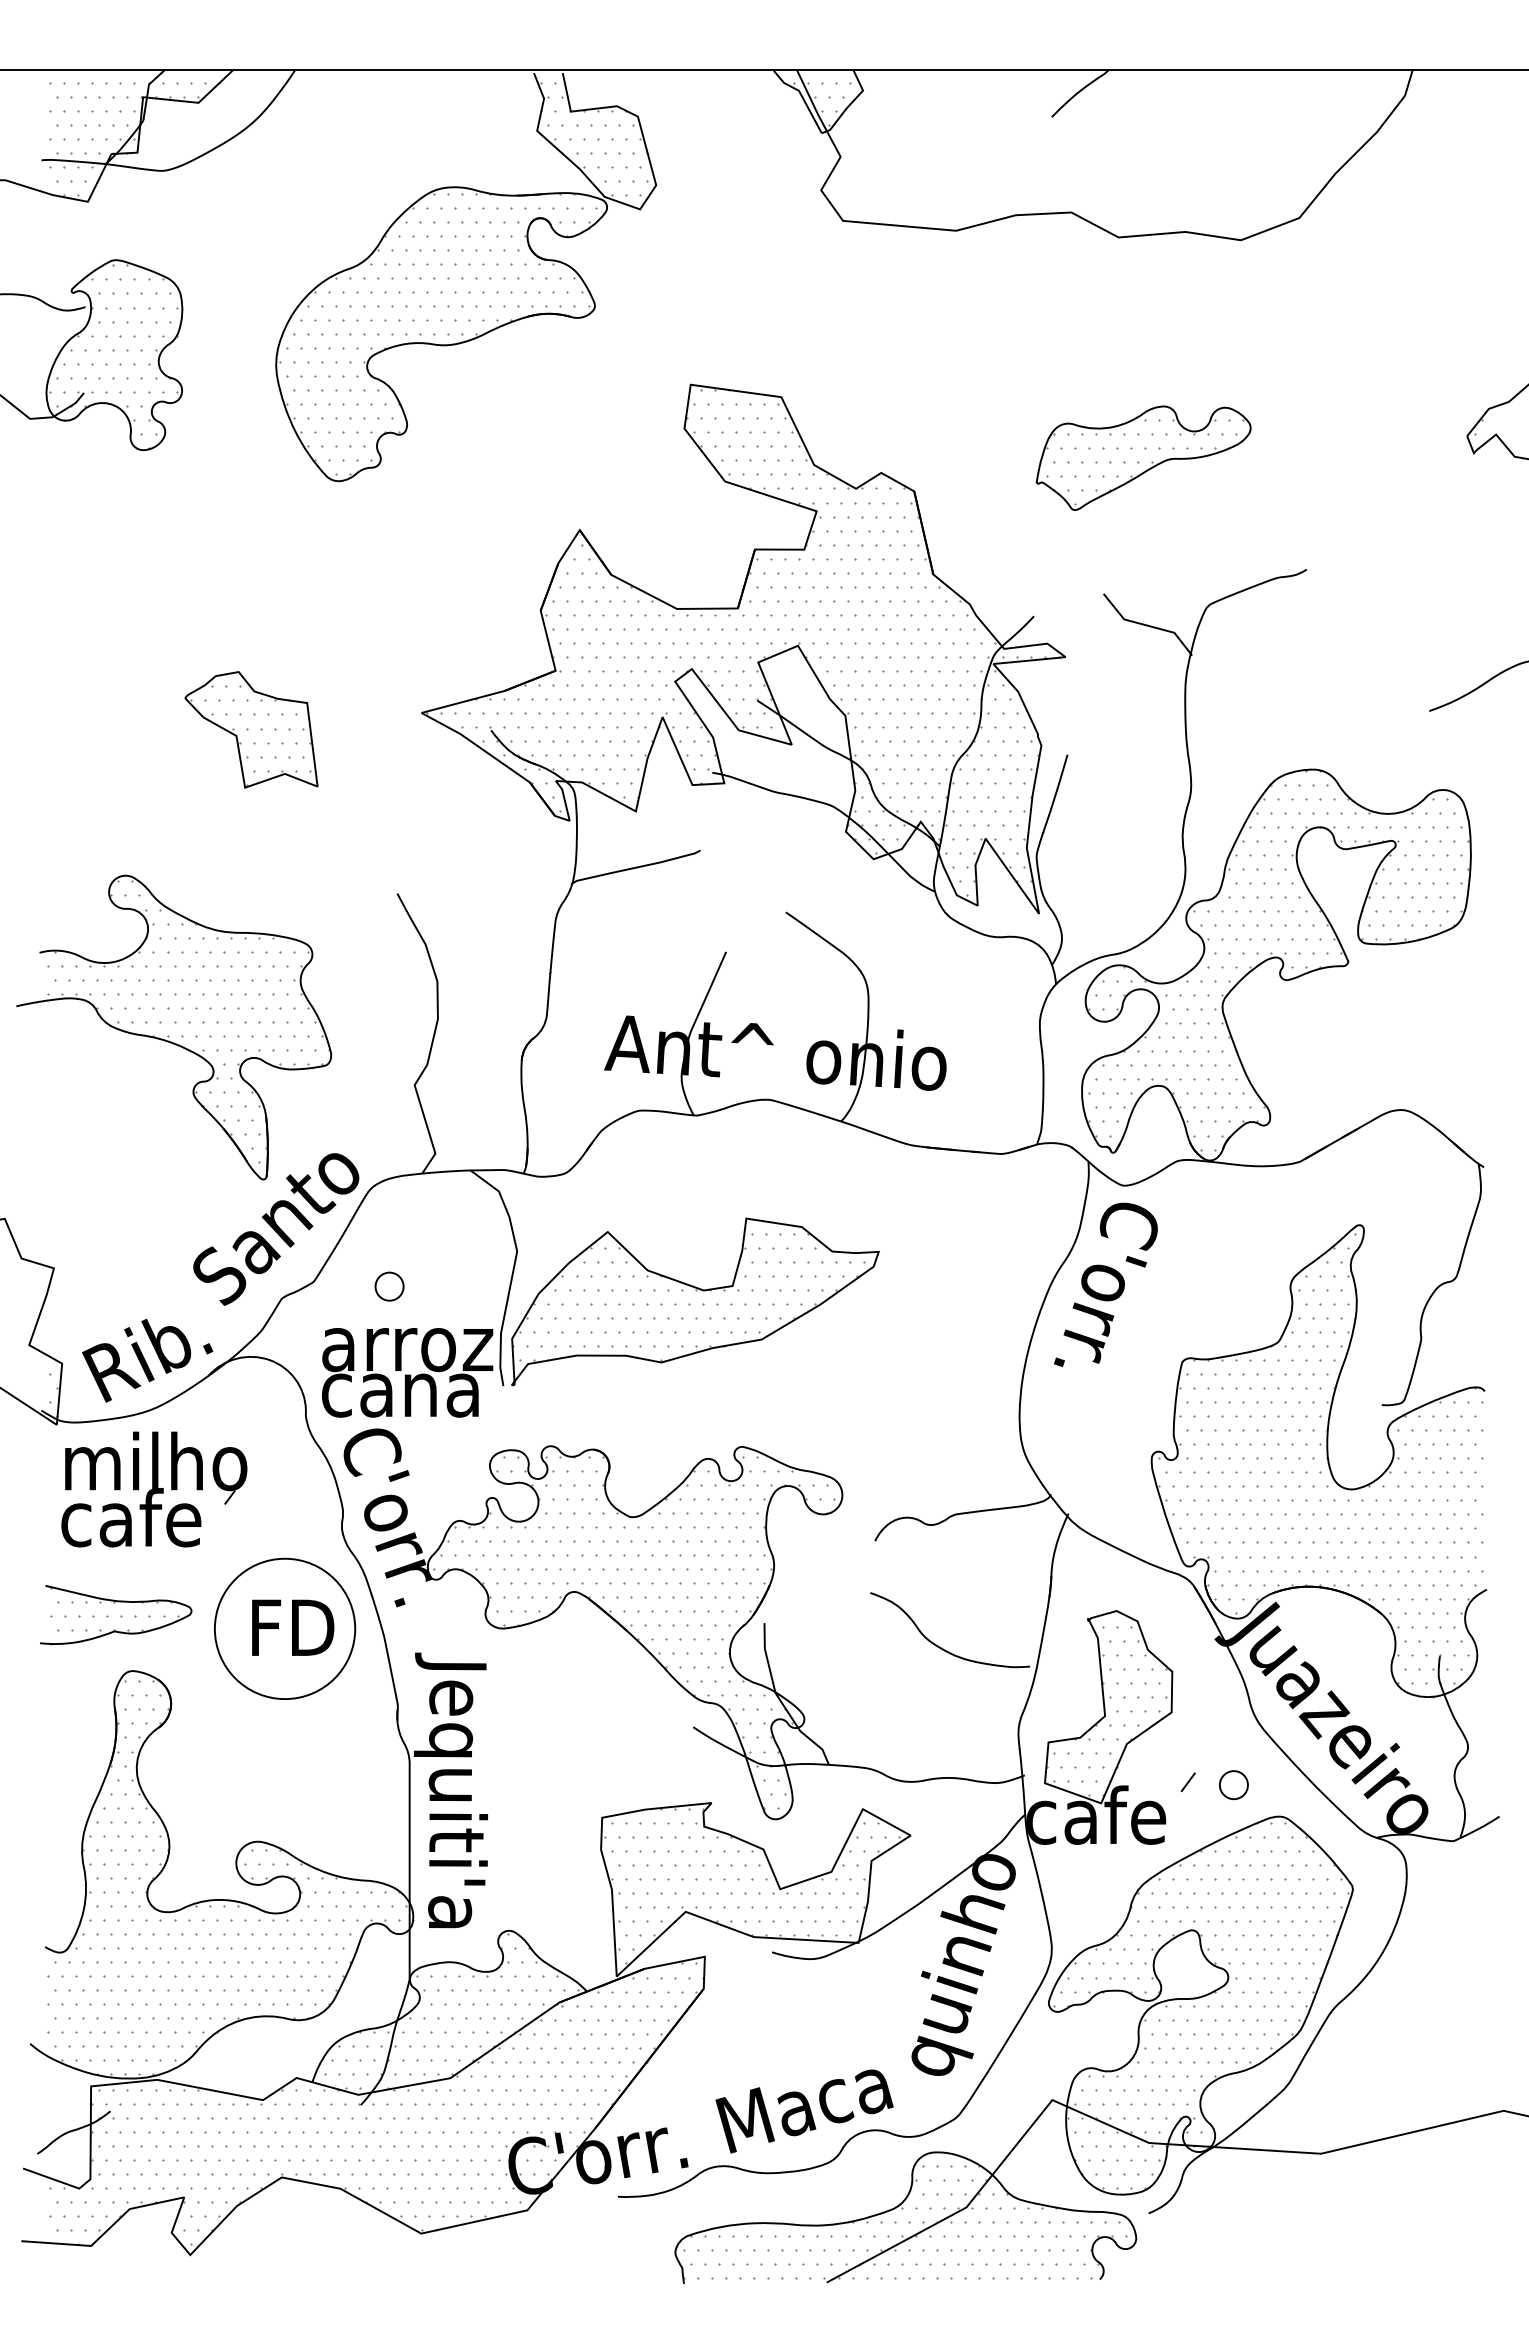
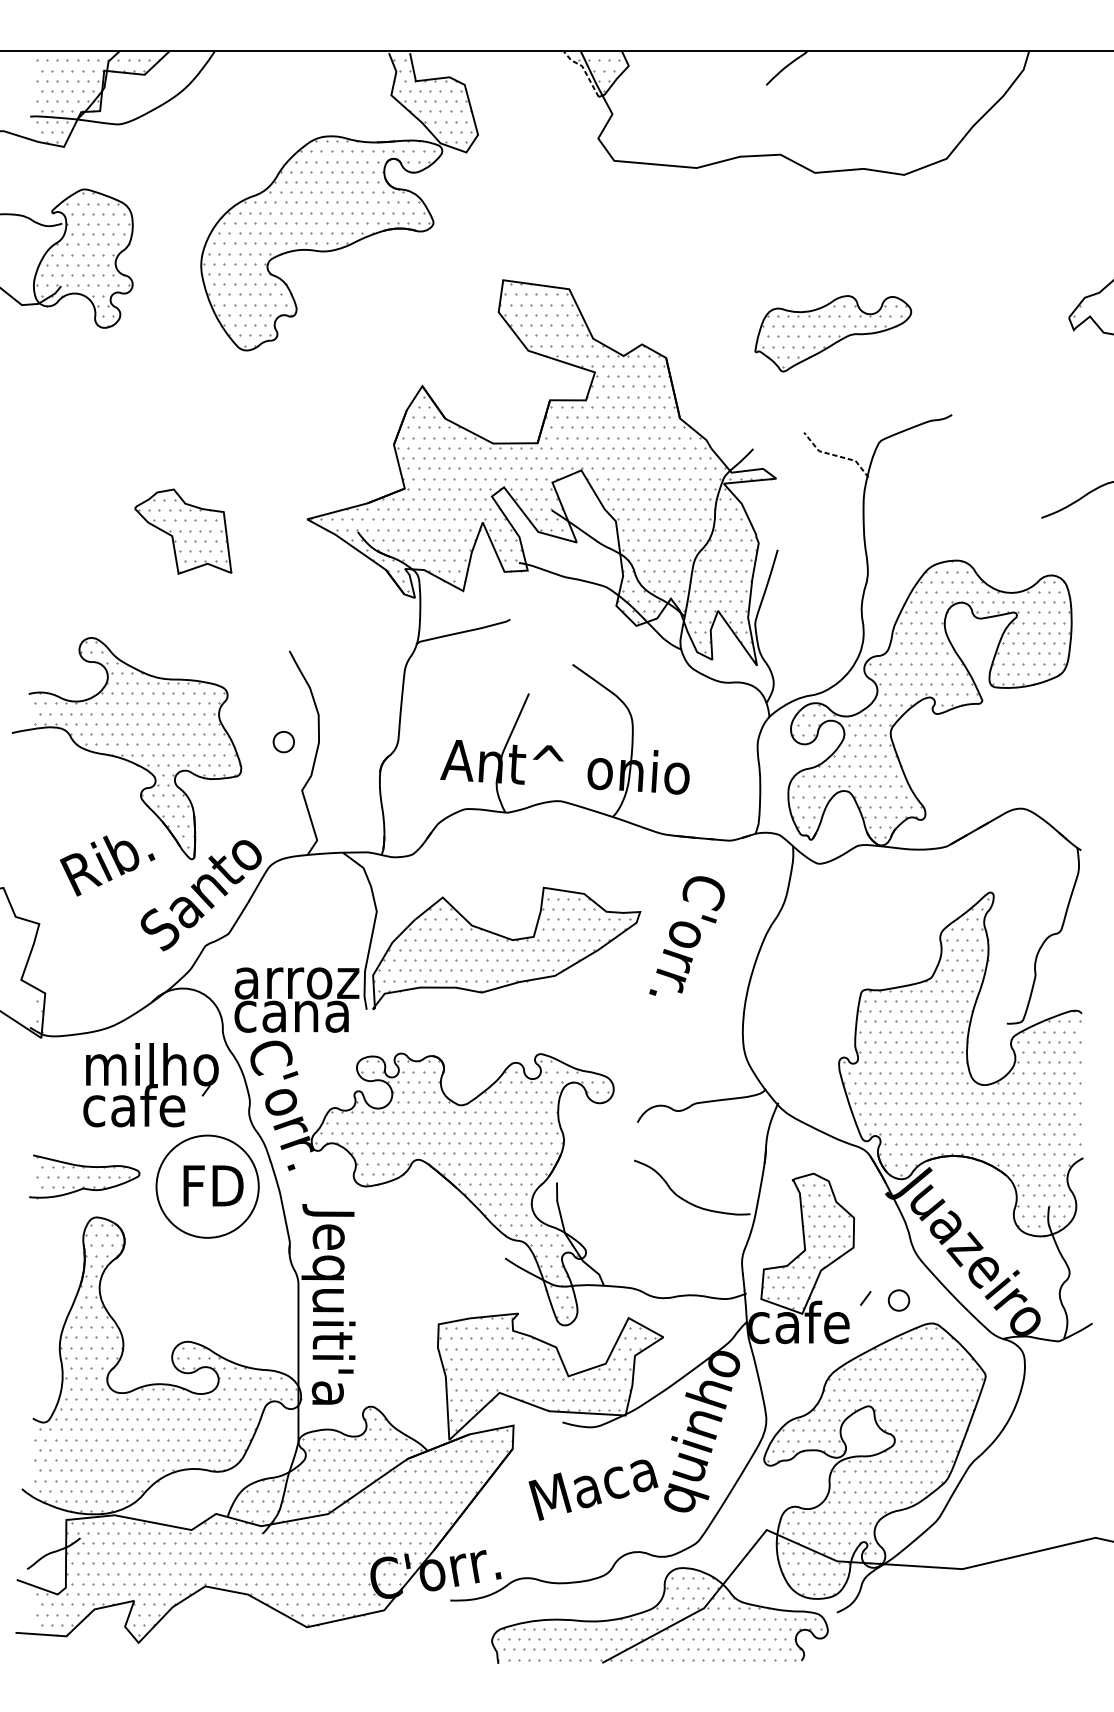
line: (801, 96) -> (583, 70), solid -> dashed
line: (1146, 625) -> (835, 455), solid -> dashed
text: (1105, 1284) -> (686, 935), moved
part: (389, 1286) -> (283, 741), moved
text: (147, 1360) -> (107, 865), moved
part: (154, 1489) -> (151, 1085), moved
text: (804, 2111) -> (593, 1490), moved

